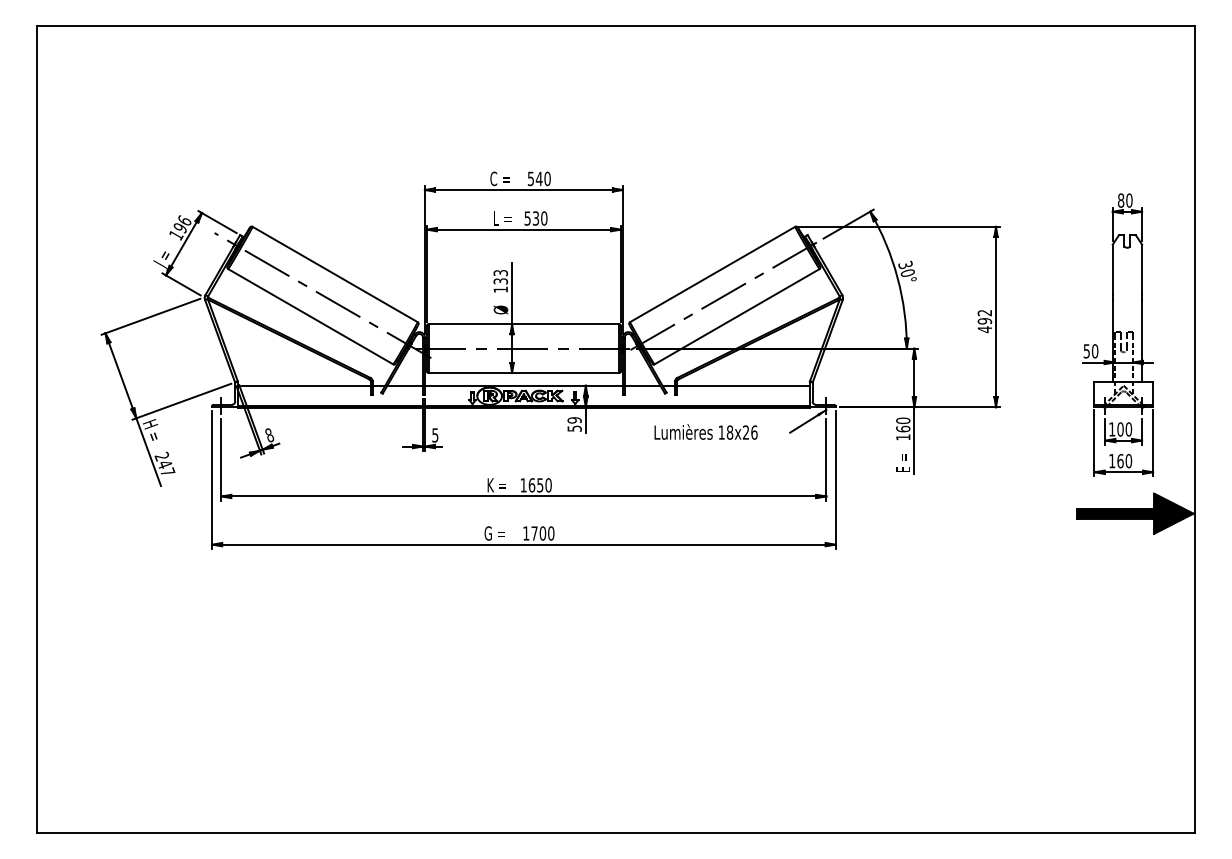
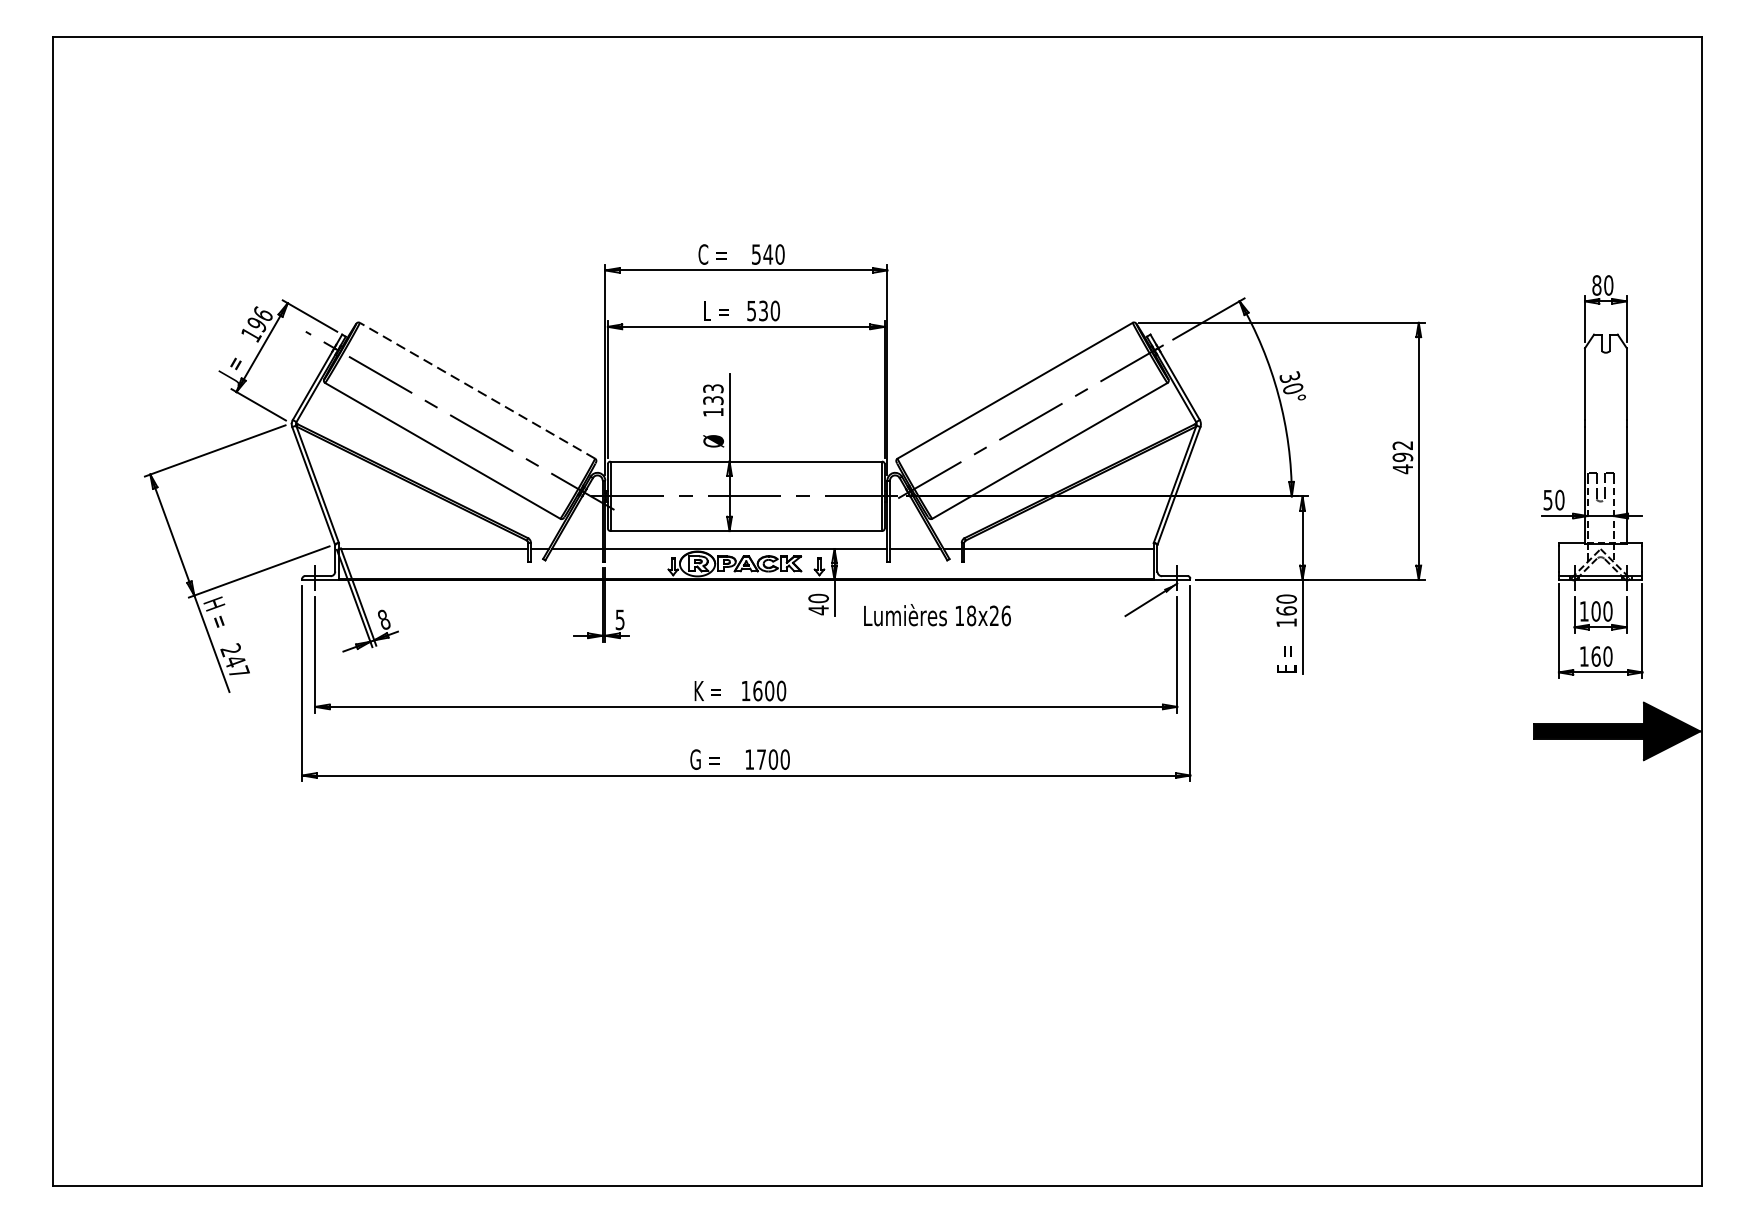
line: (334, 274) -> (476, 390), solid -> dashed
text: (574, 424) -> (818, 604), 59 -> 40
text: (705, 431) -> (936, 614), moved
text: (540, 485) -> (769, 691), 1650 -> 1600

